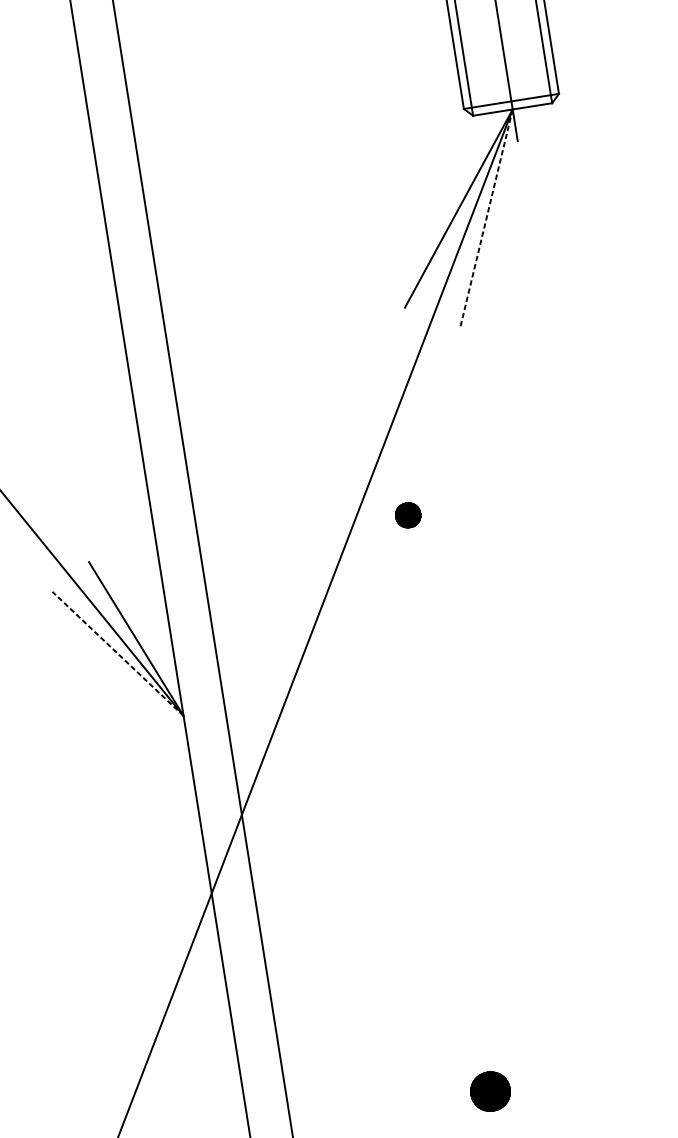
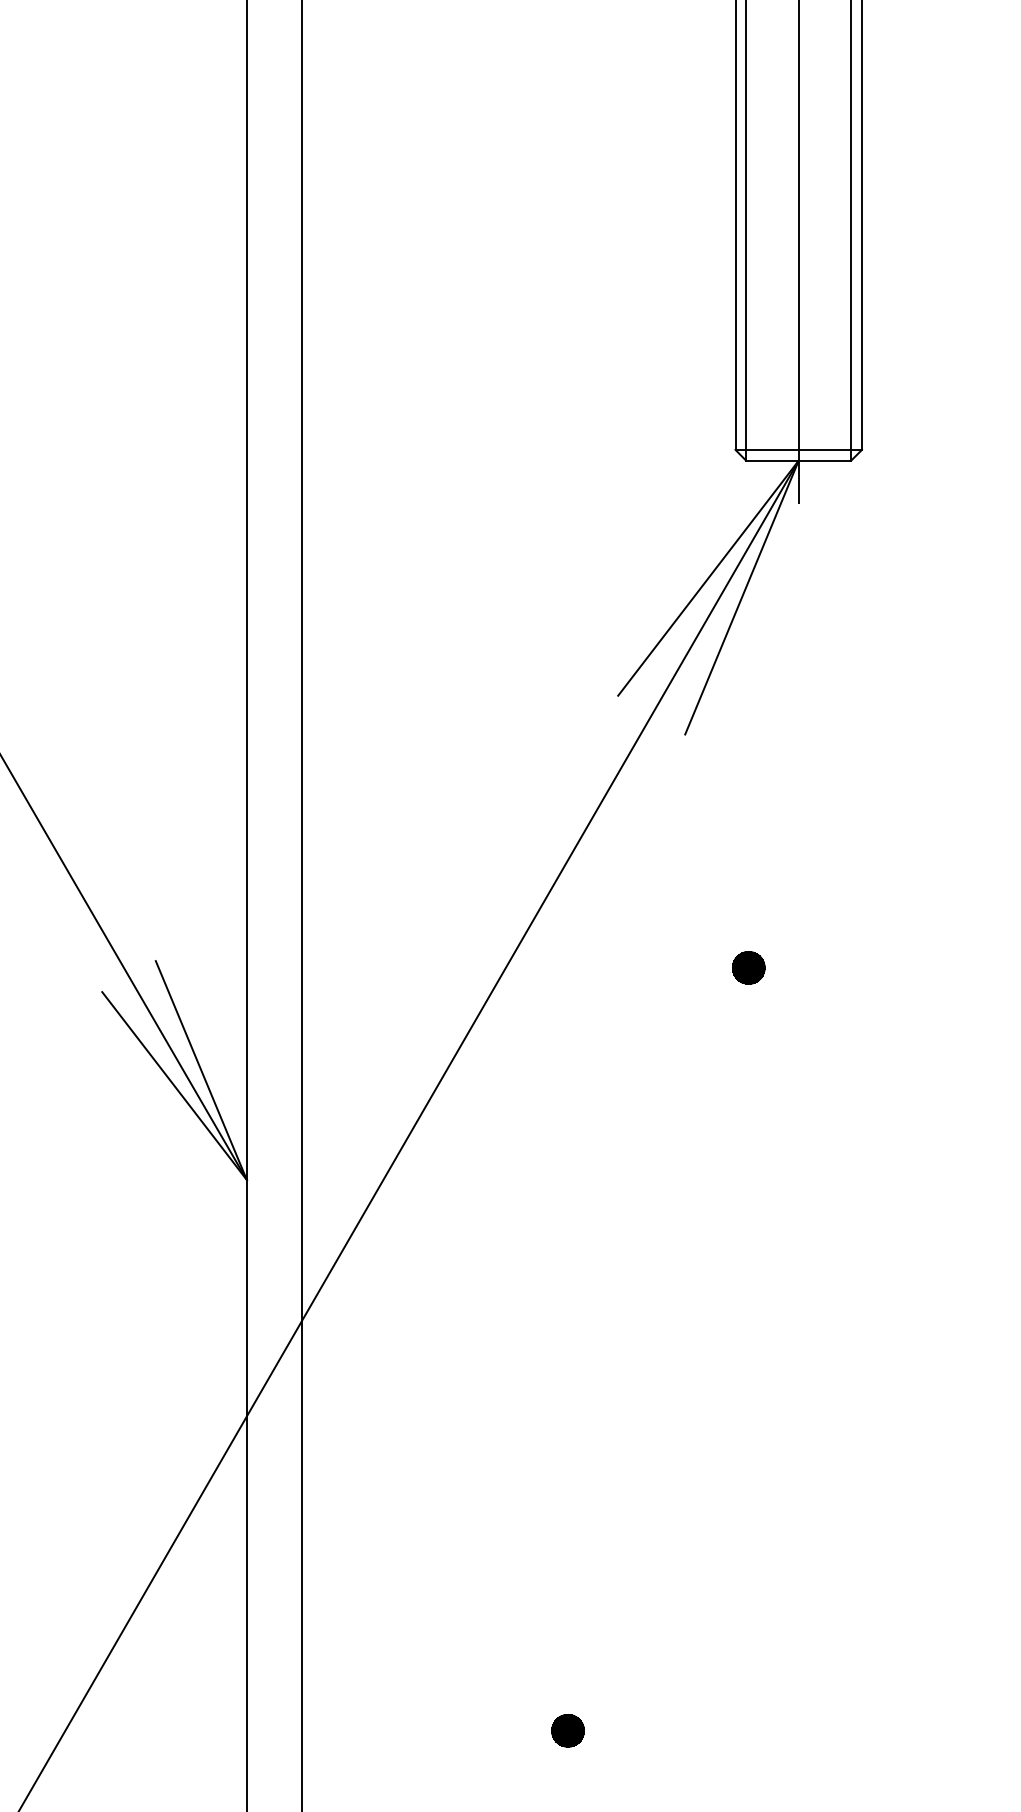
line: (486, 219) -> (741, 598), dashed -> solid
part: (408, 515) -> (748, 967), moved
line: (118, 654) -> (174, 1086), dashed -> solid
part: (490, 1091) -> (567, 1730), size x0.62

